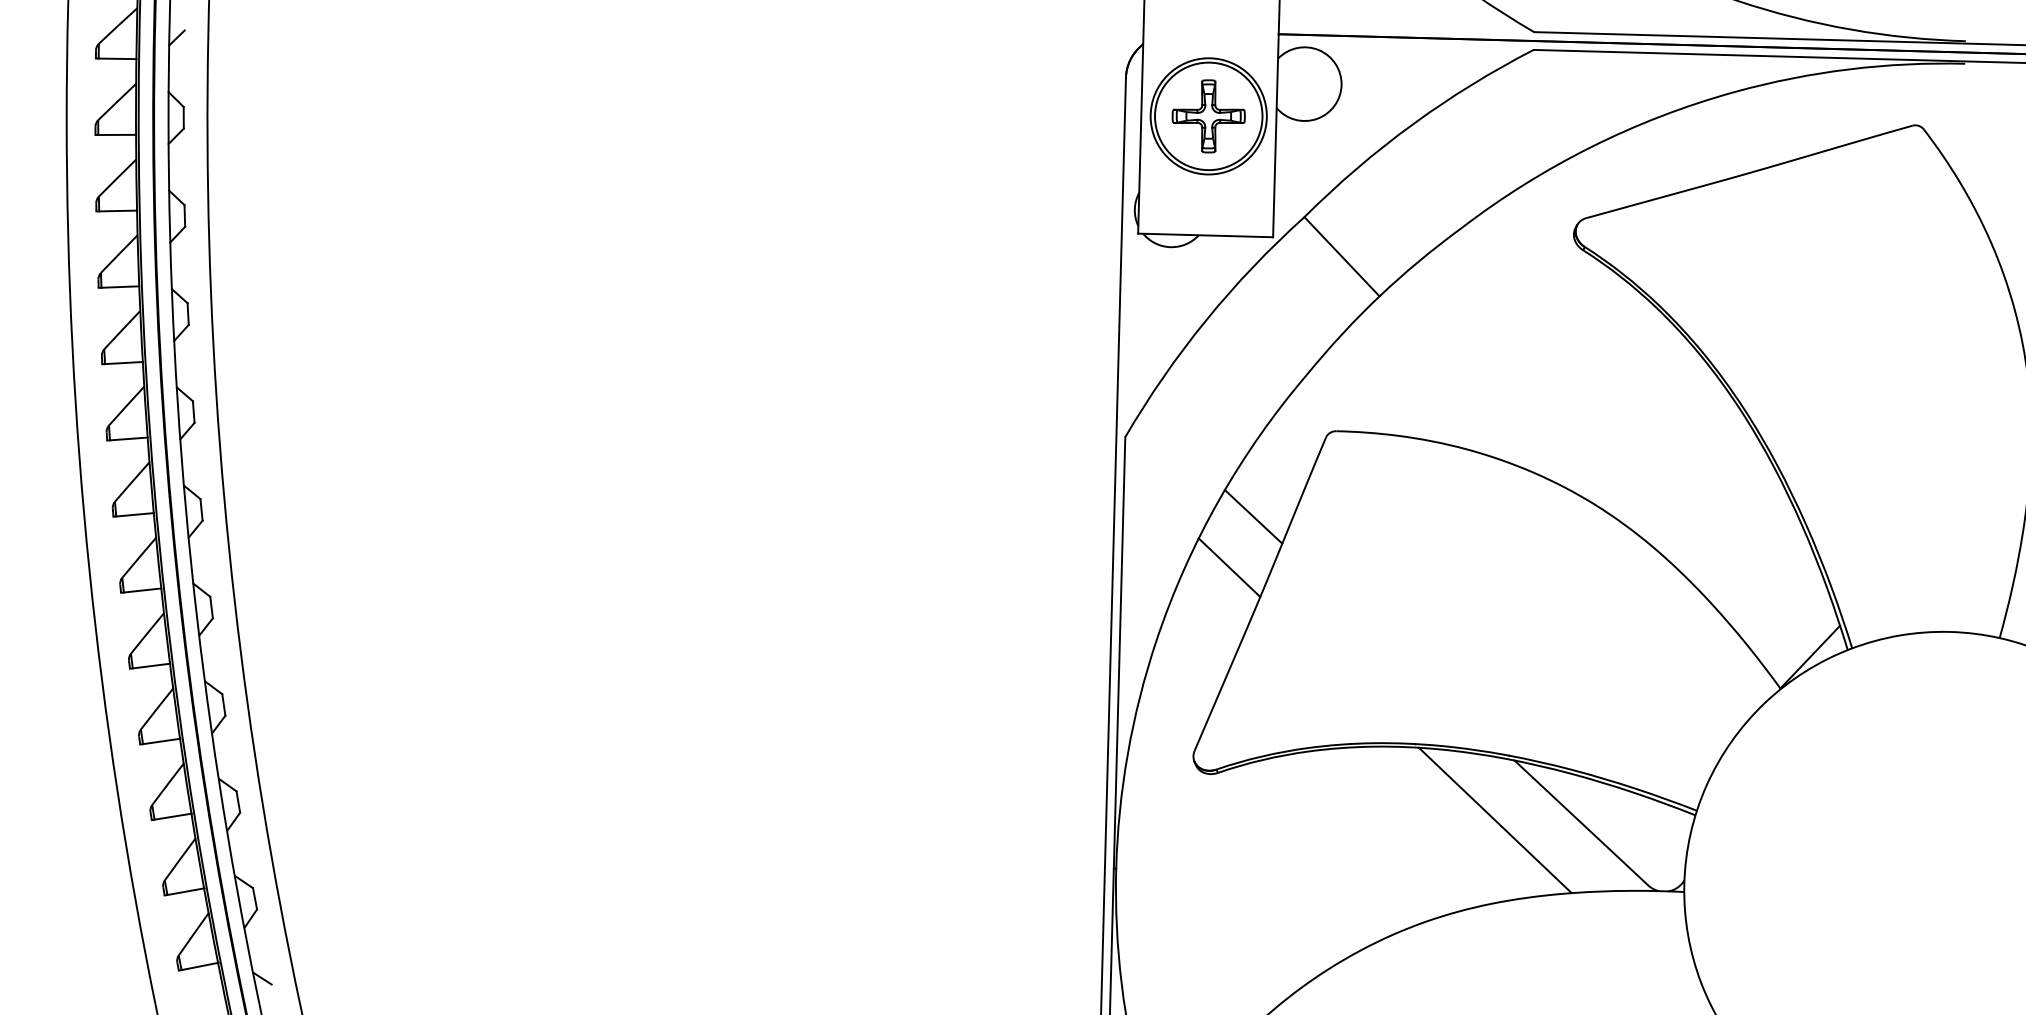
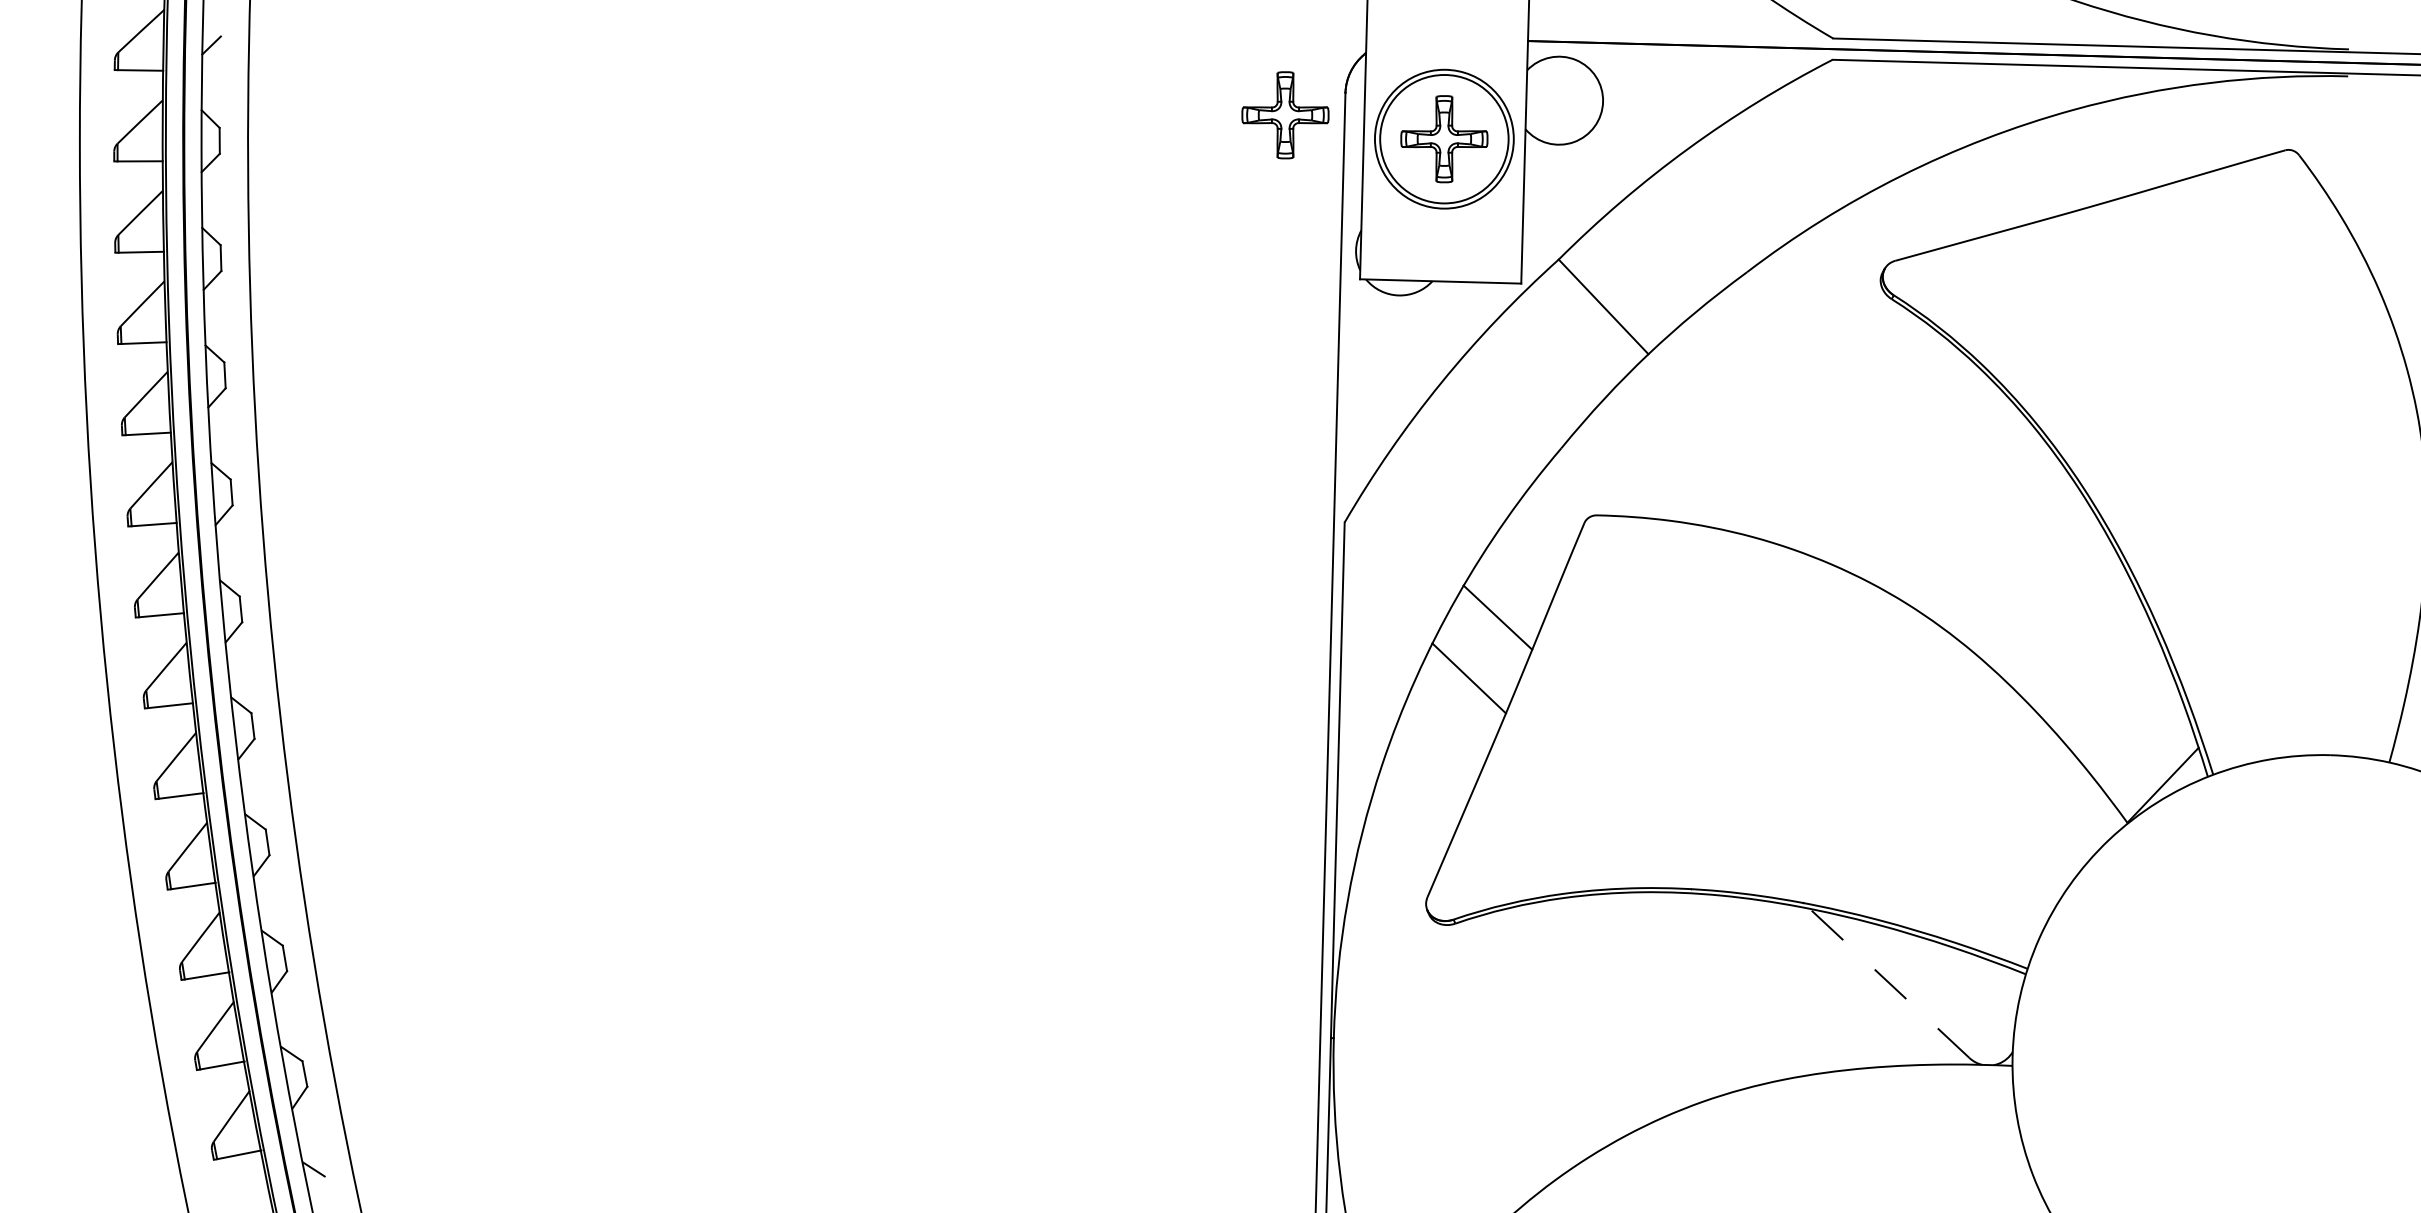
part: (1075, 96) -> (1285, 115), added
line: (1494, 820) -> (1785, 980), removed
line: (1580, 822) -> (1888, 982), solid -> dashed

